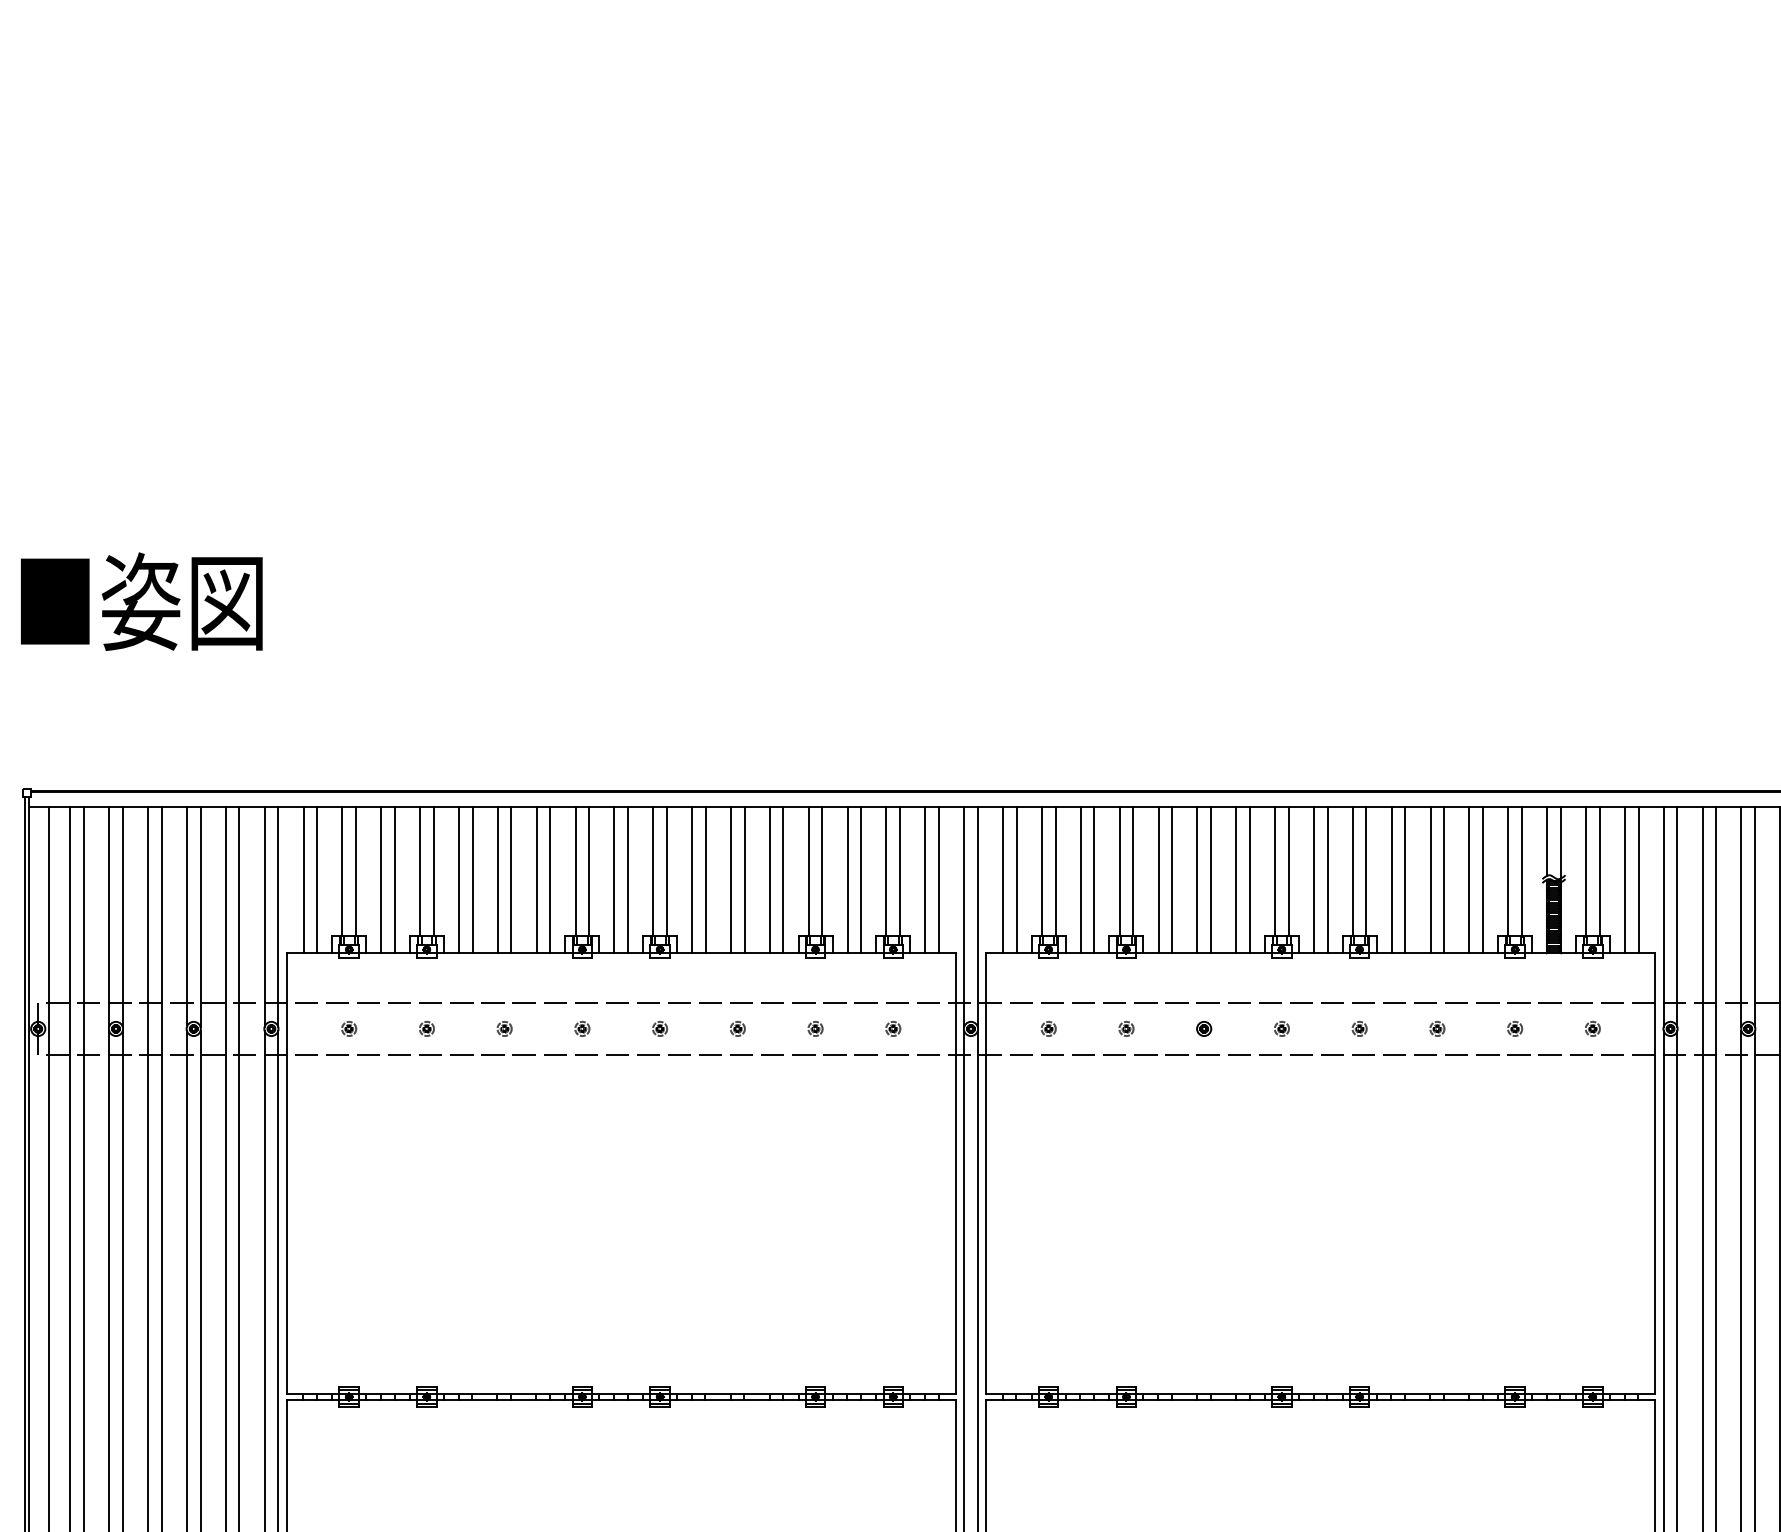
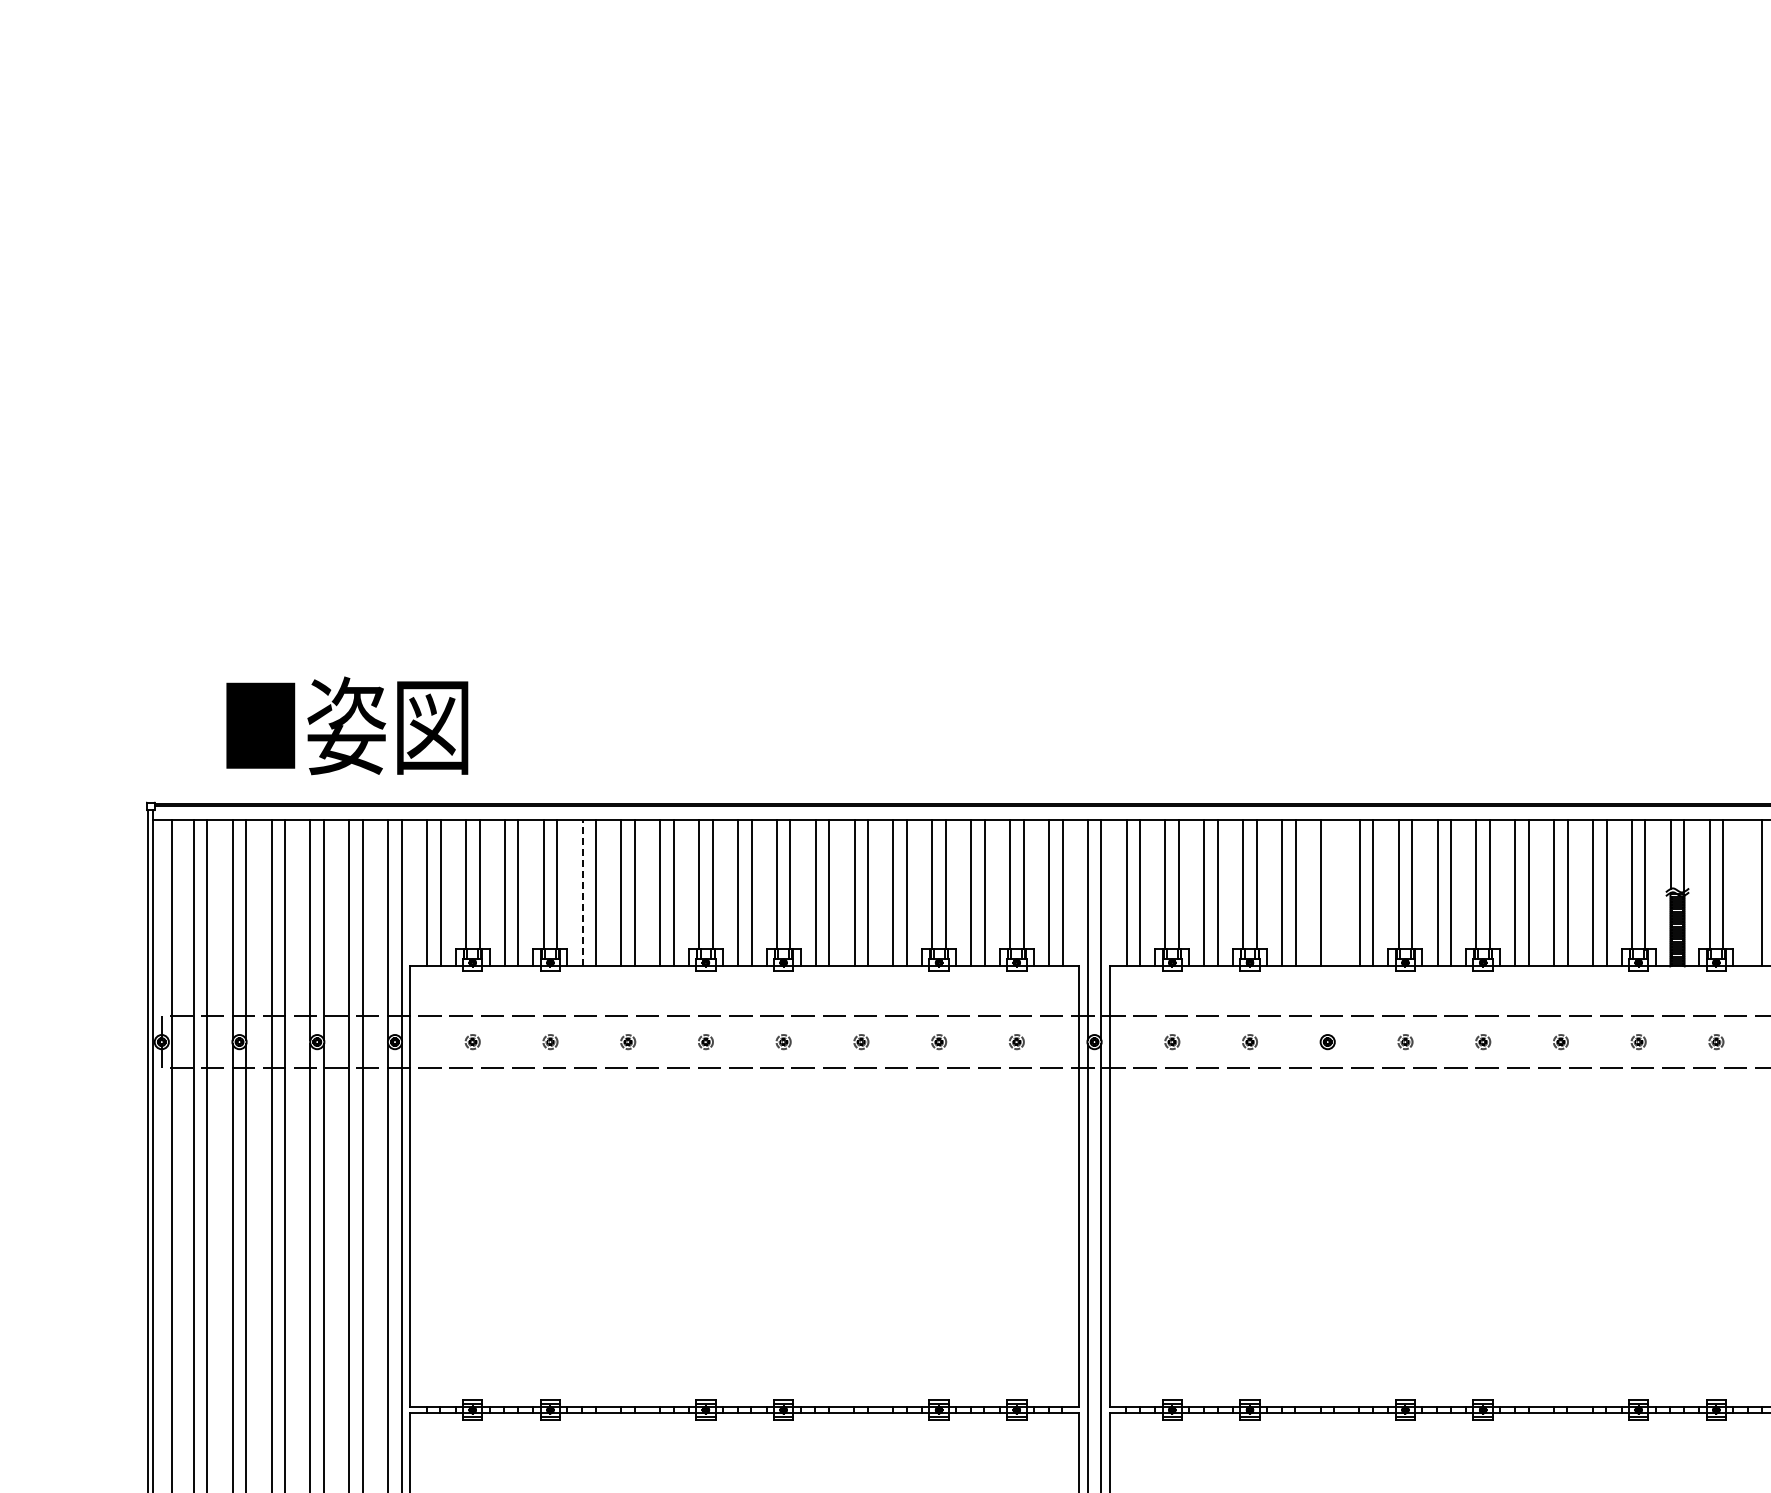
text: (141, 601) -> (347, 725), moved
line: (1210, 879) -> (1334, 892), removed
line: (1624, 879) -> (1748, 892), removed
line: (458, 880) -> (582, 893), solid -> dashed

